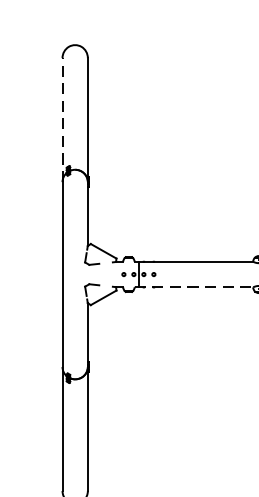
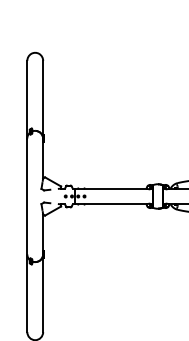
line: (62, 119) -> (27, 99), dashed -> solid
line: (195, 287) -> (110, 204), dashed -> solid

